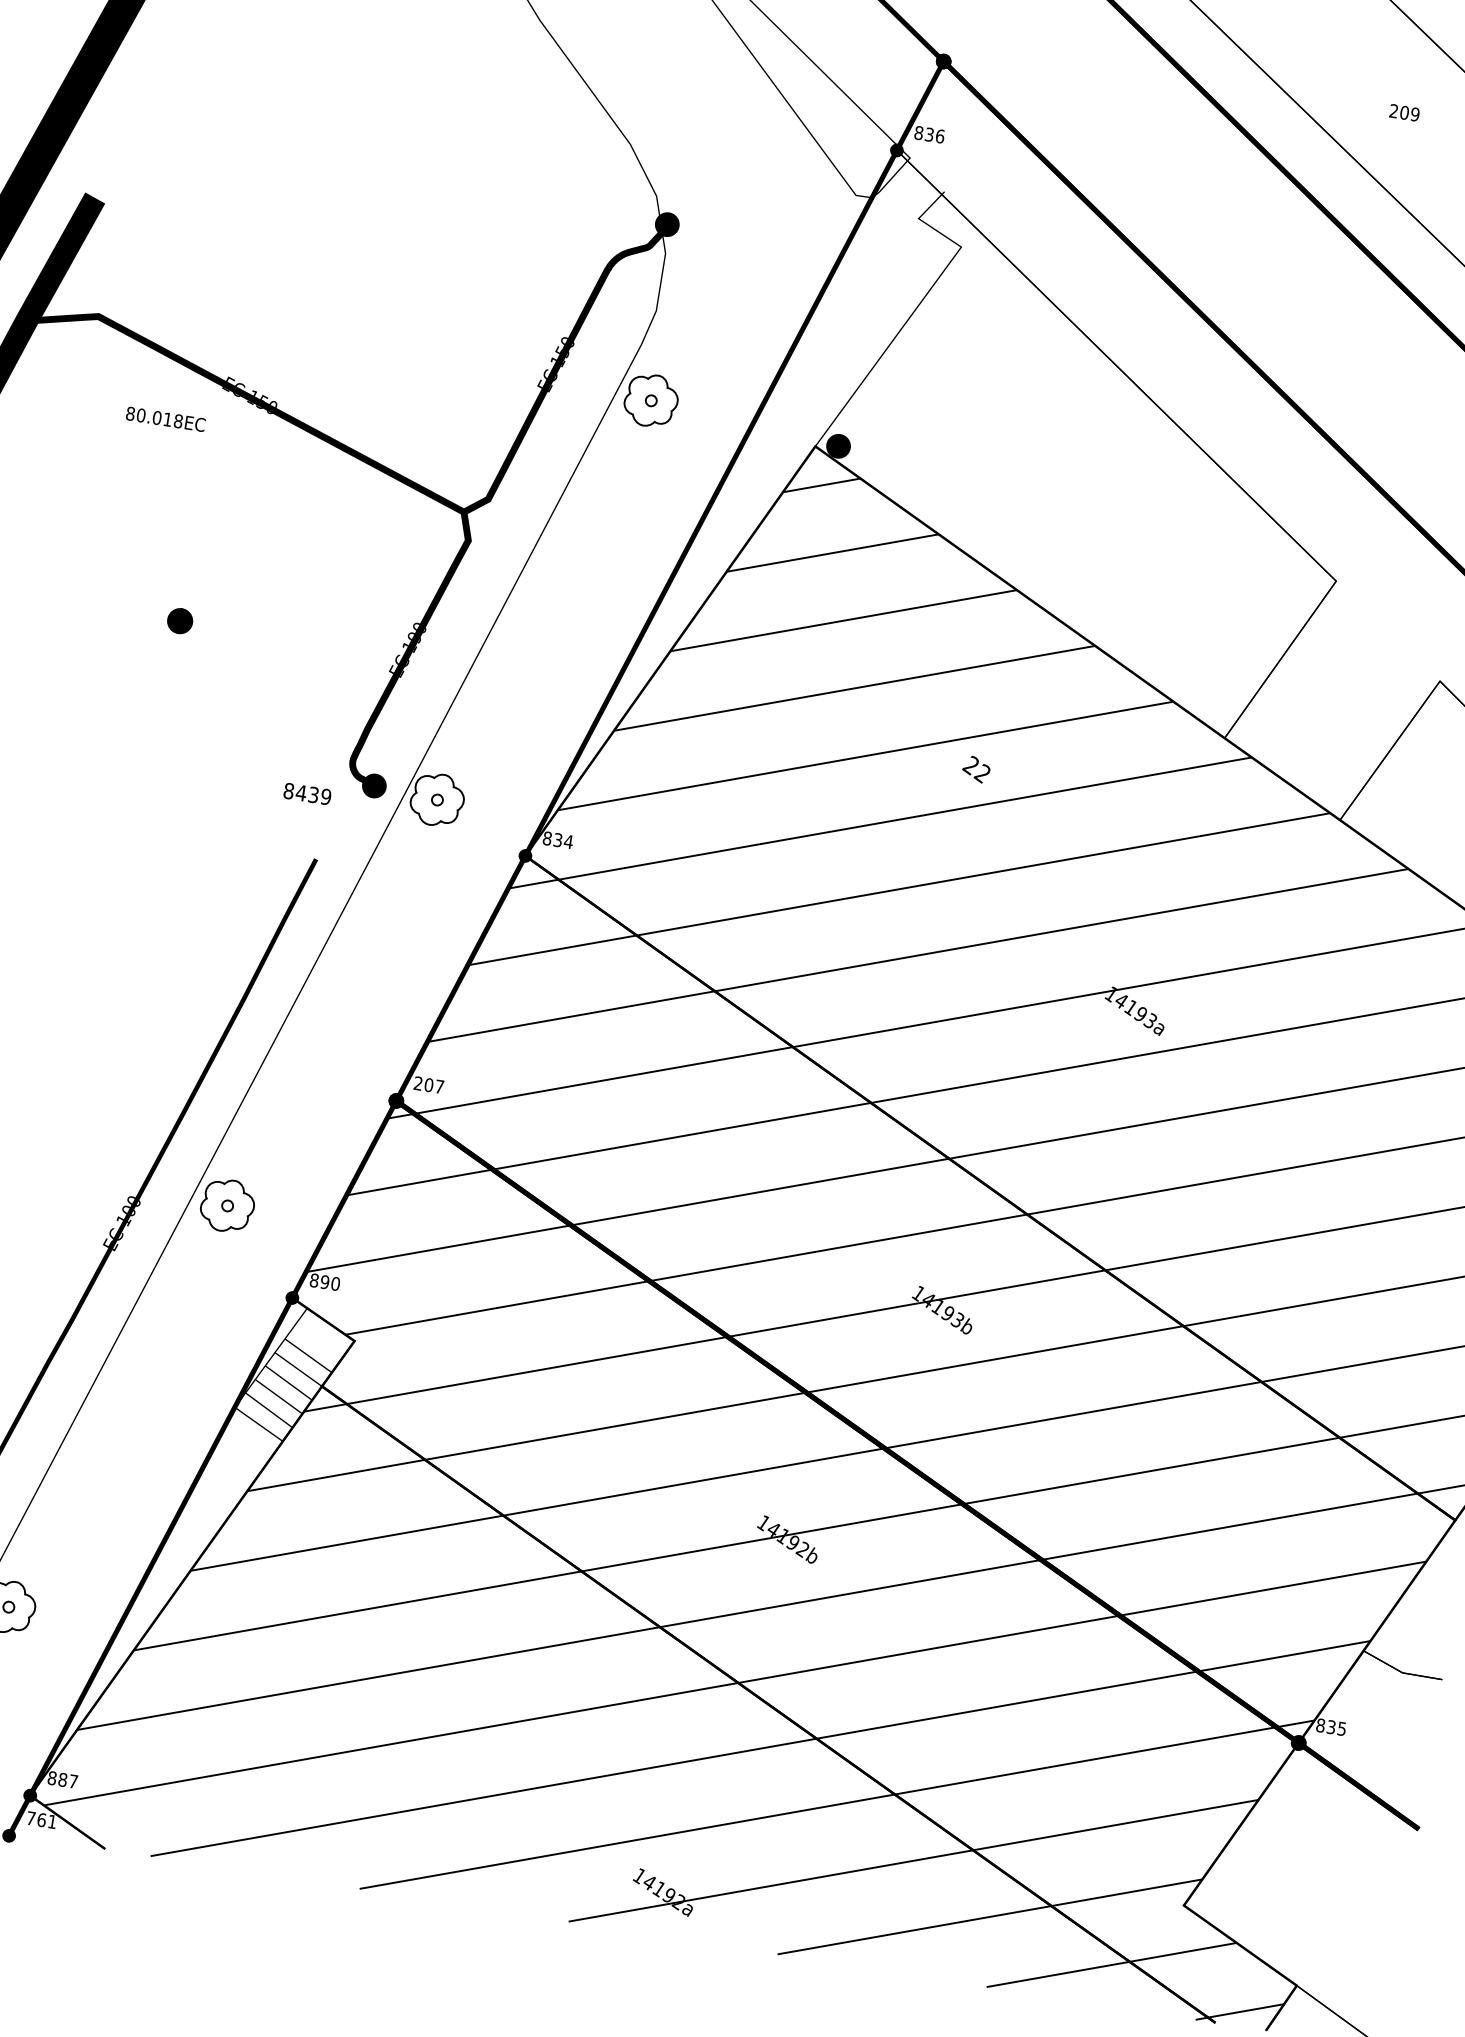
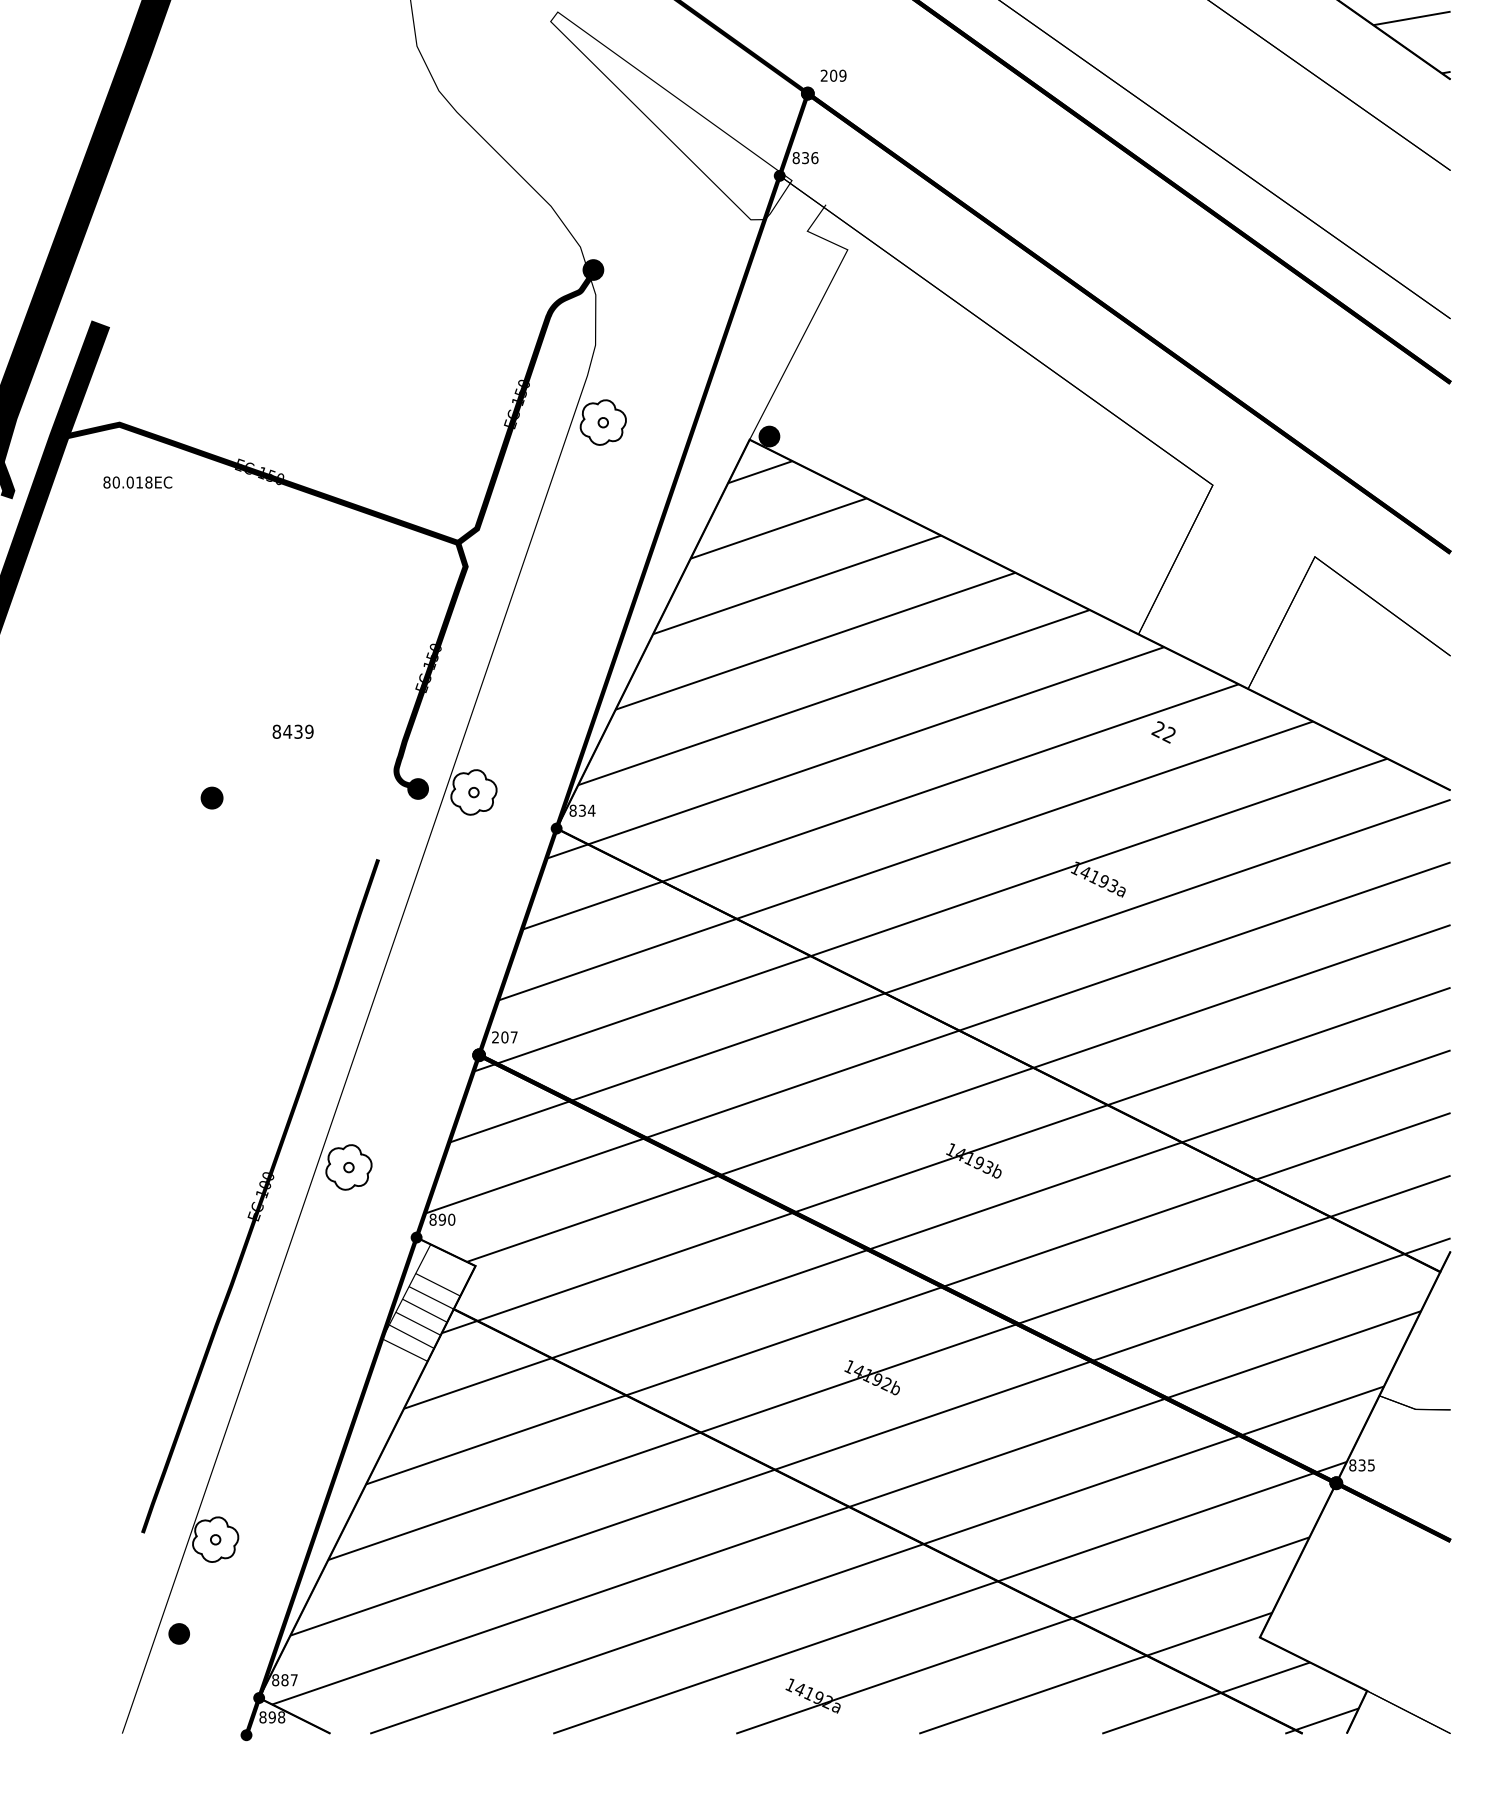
text: (1404, 112) -> (833, 75), moved
text: (165, 419) -> (137, 482), moved
part: (179, 620) -> (211, 797), moved
text: (414, 637) -> (432, 656), 190 -> 150
text: (976, 769) -> (1163, 732), moved
text: (306, 793) -> (292, 731), moved
text: (41, 1820) -> (272, 1717), 761 -> 898

